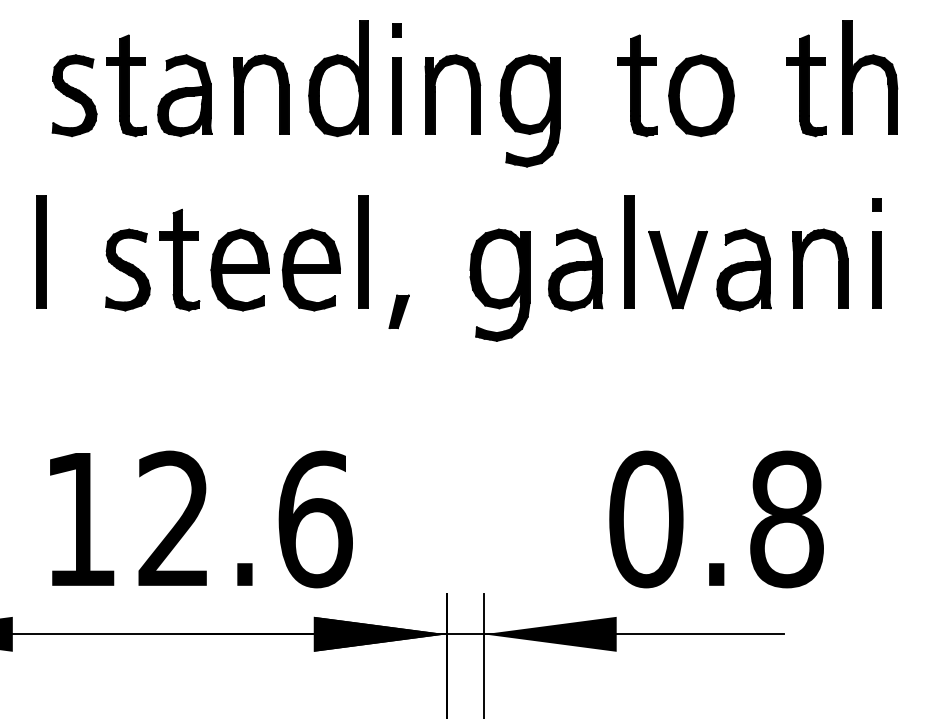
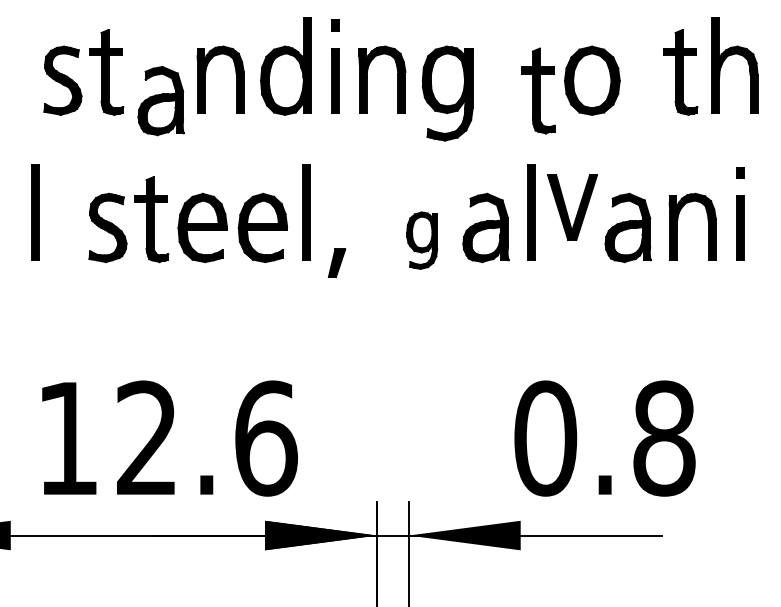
part: (637, 85) -> (538, 90), moved
part: (184, 95) -> (160, 100), moved
part: (671, 272) -> (566, 209), moved
part: (499, 284) -> (421, 240), size x0.6

